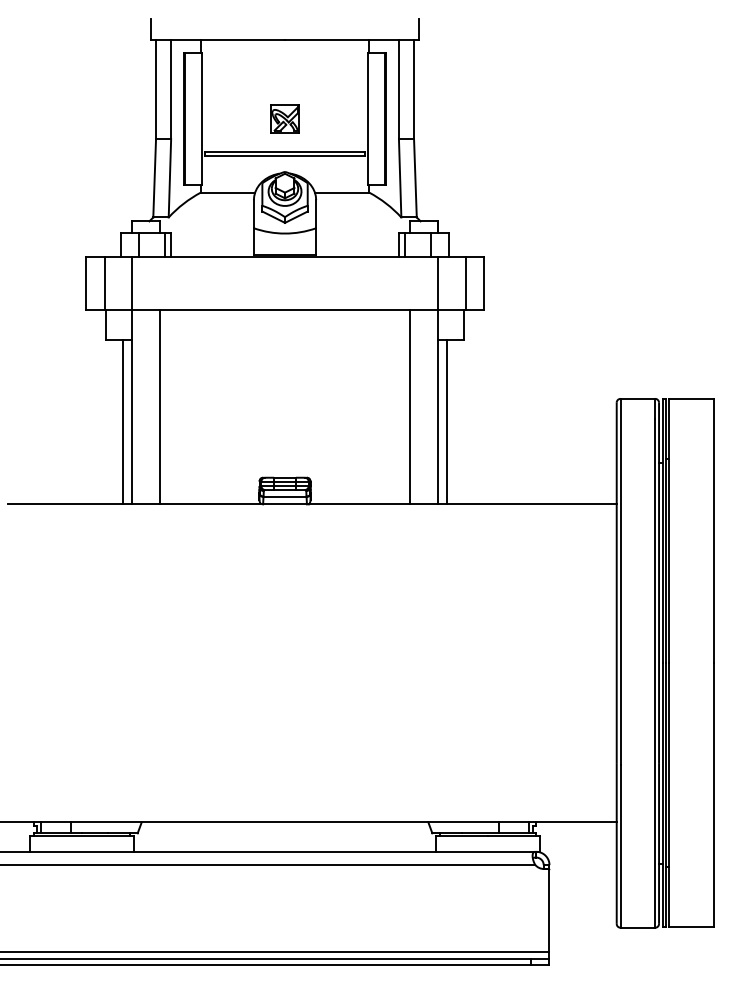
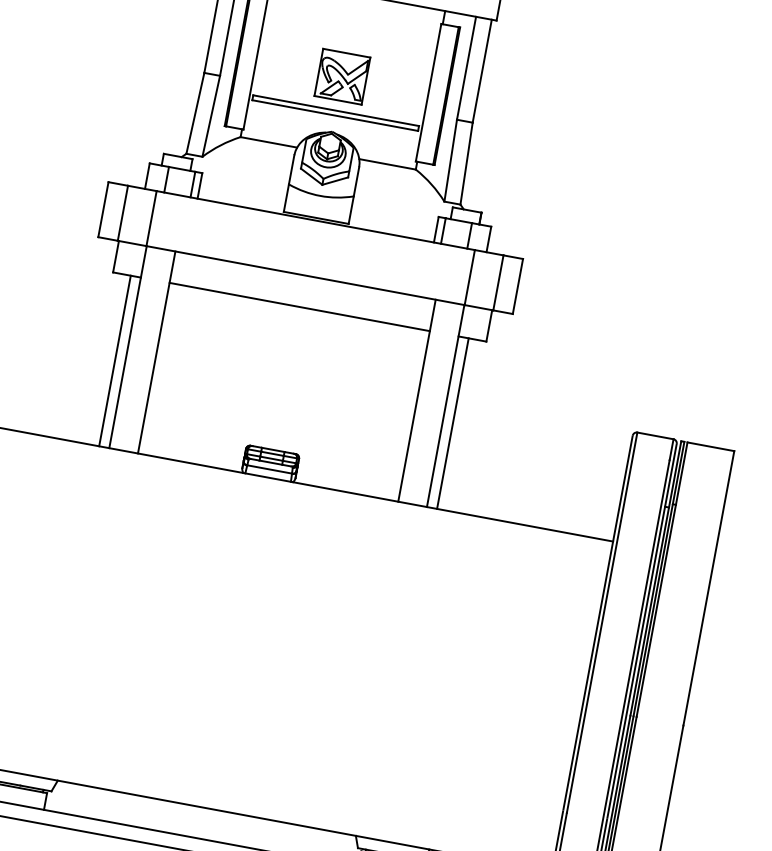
part: (284, 118) -> (341, 76), size x1.67
line: (284, 340) -> (299, 307), added

